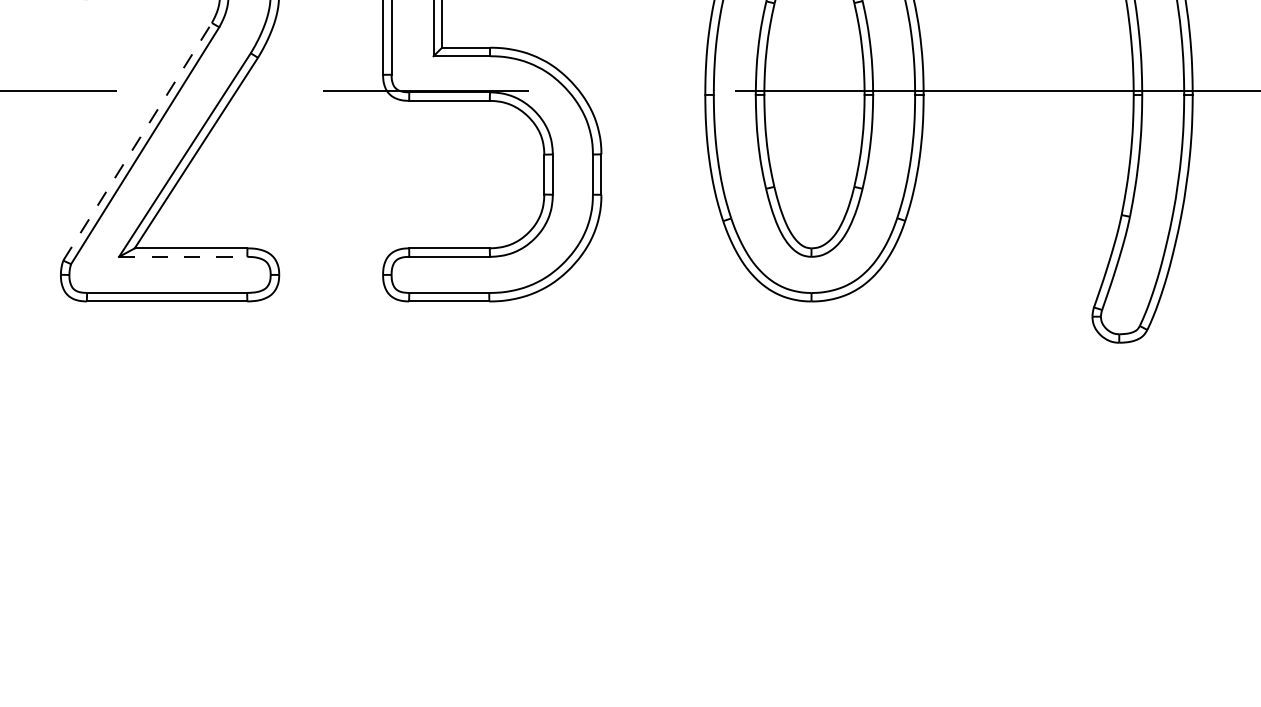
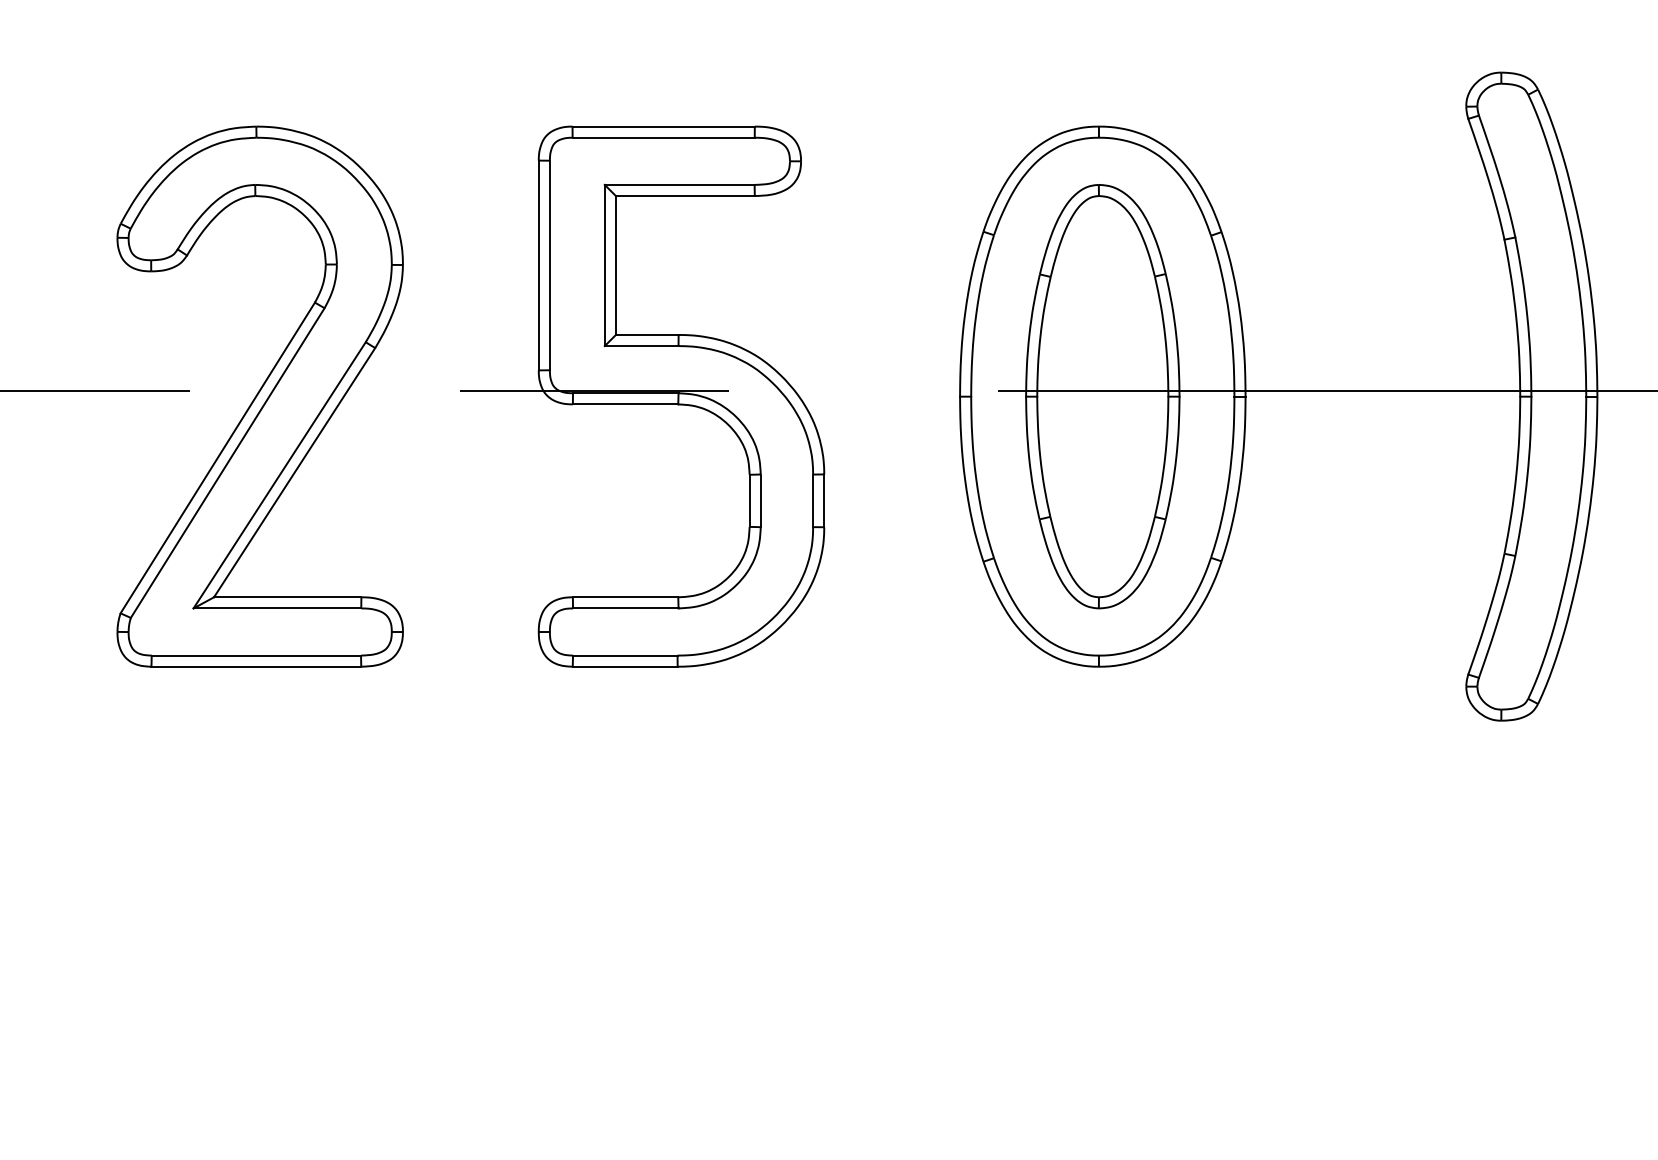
line: (138, 141) -> (218, 457), dashed -> solid
line: (183, 256) -> (277, 608), dashed -> solid

